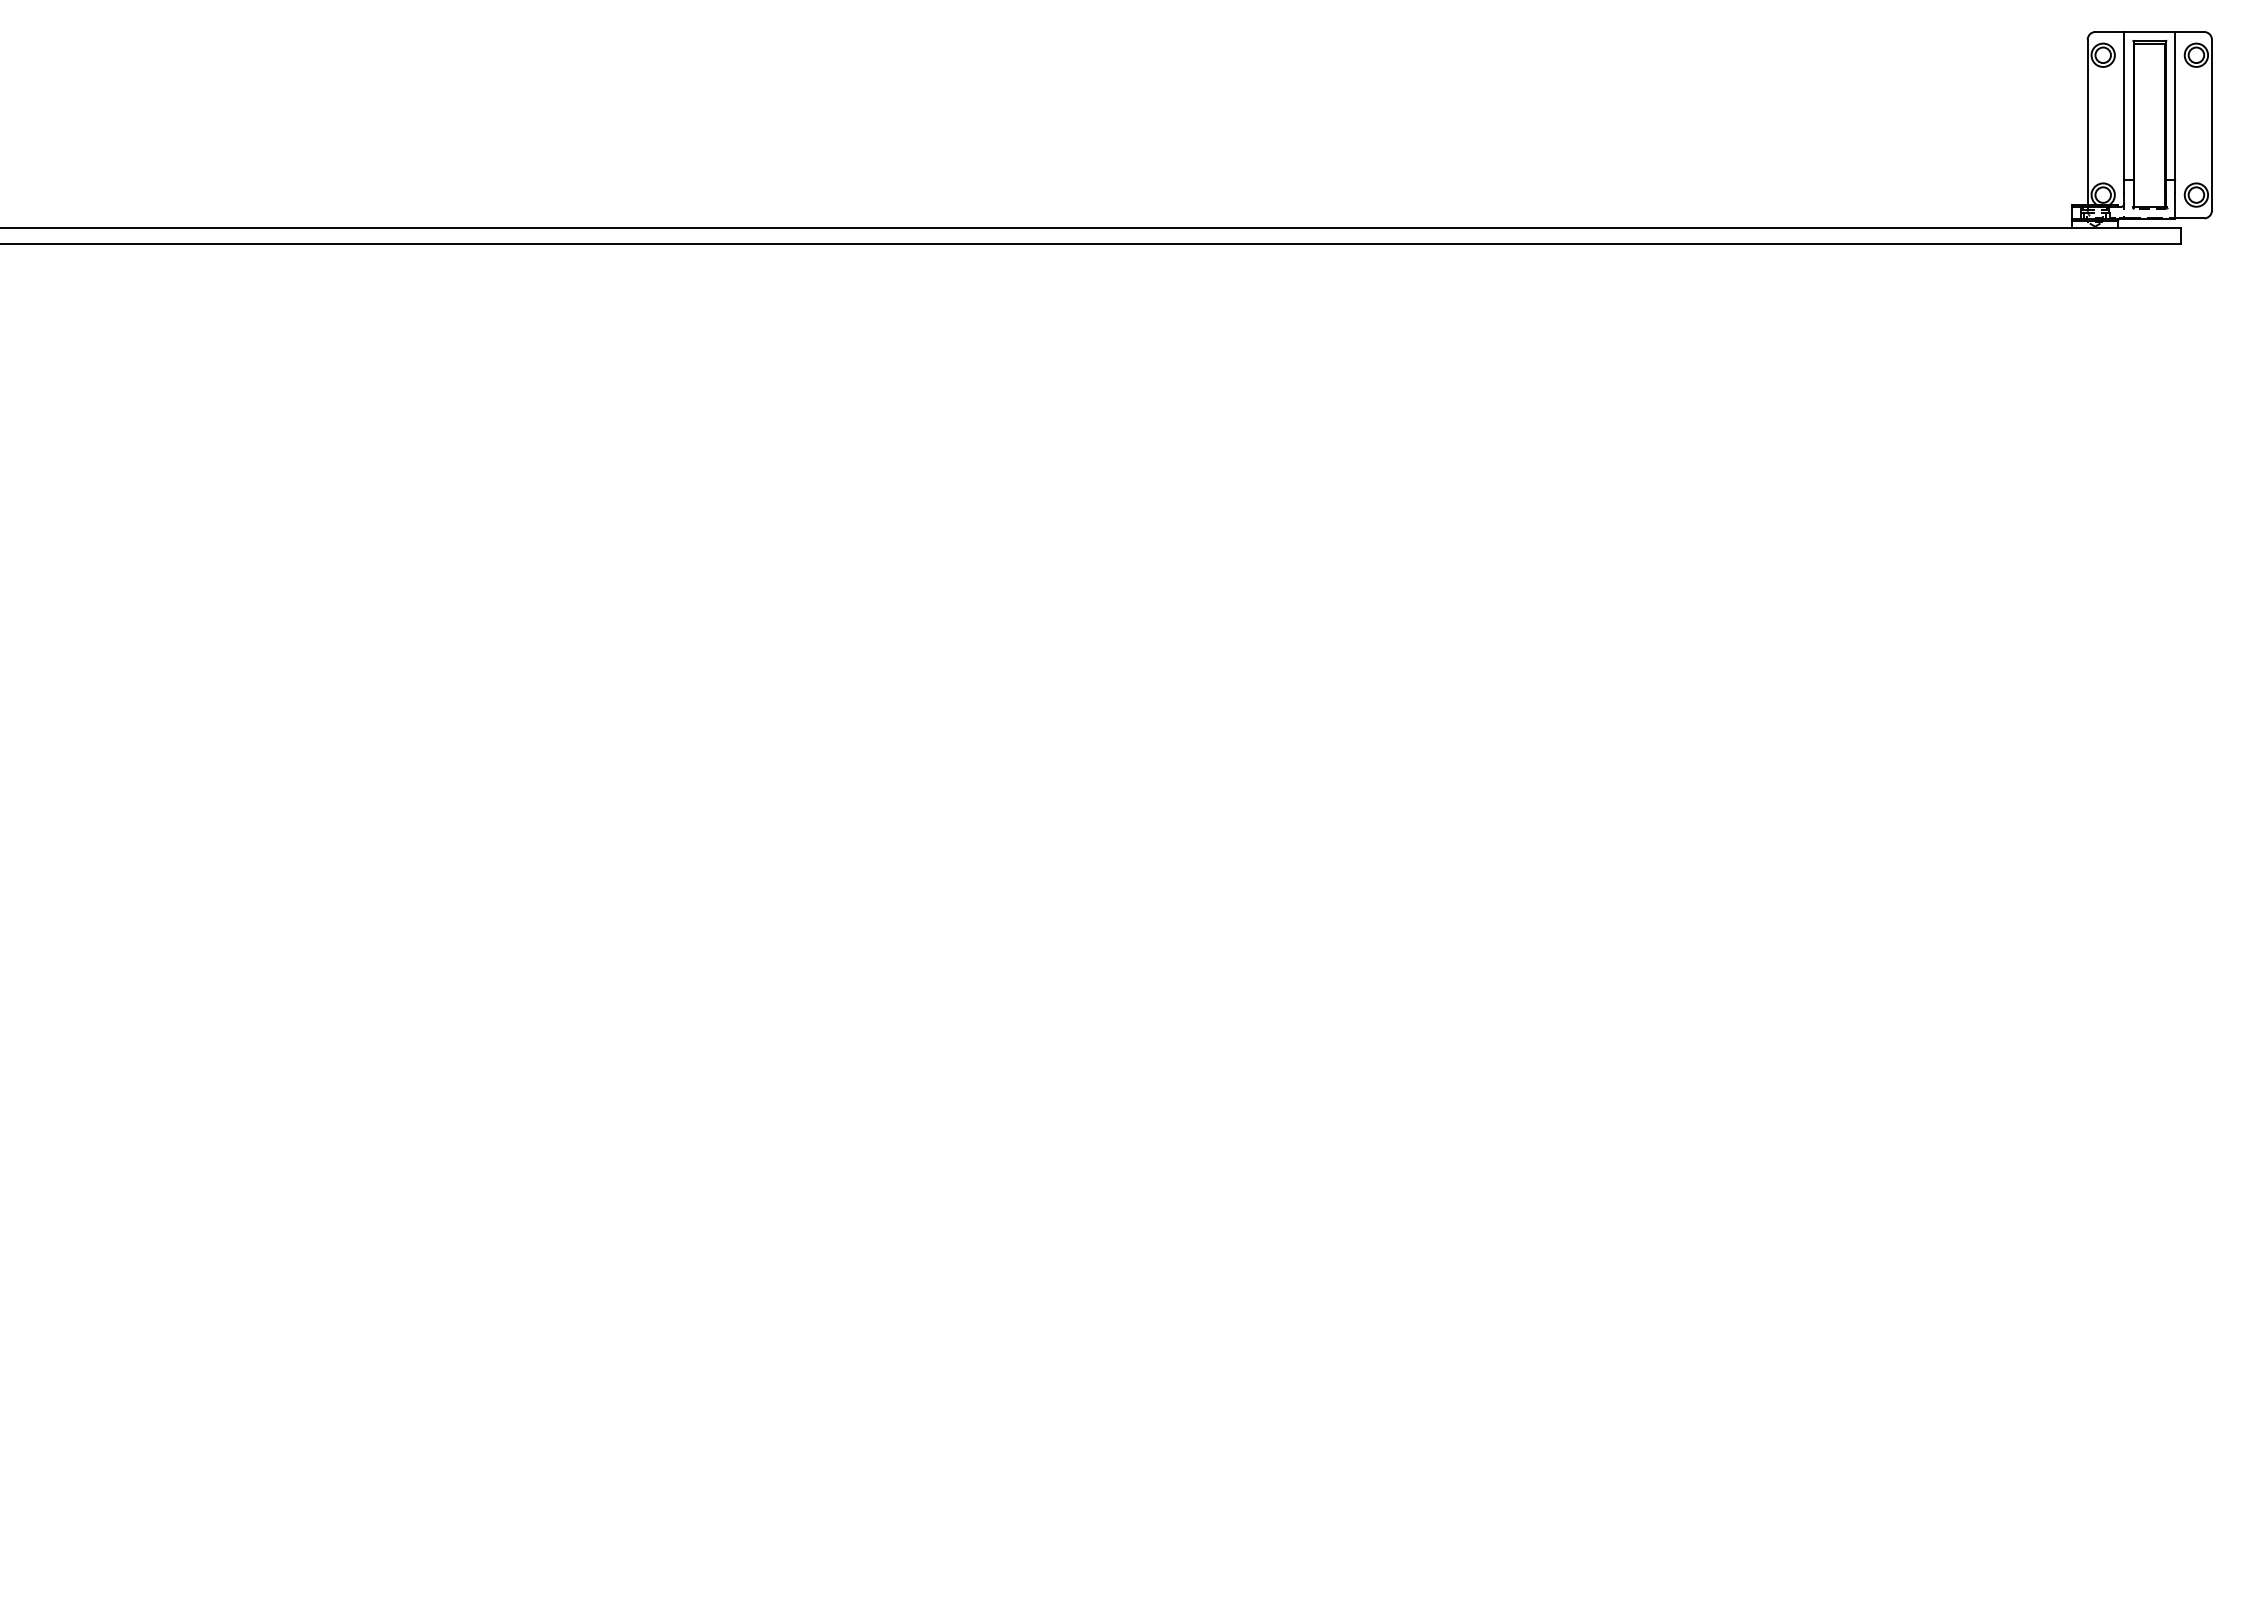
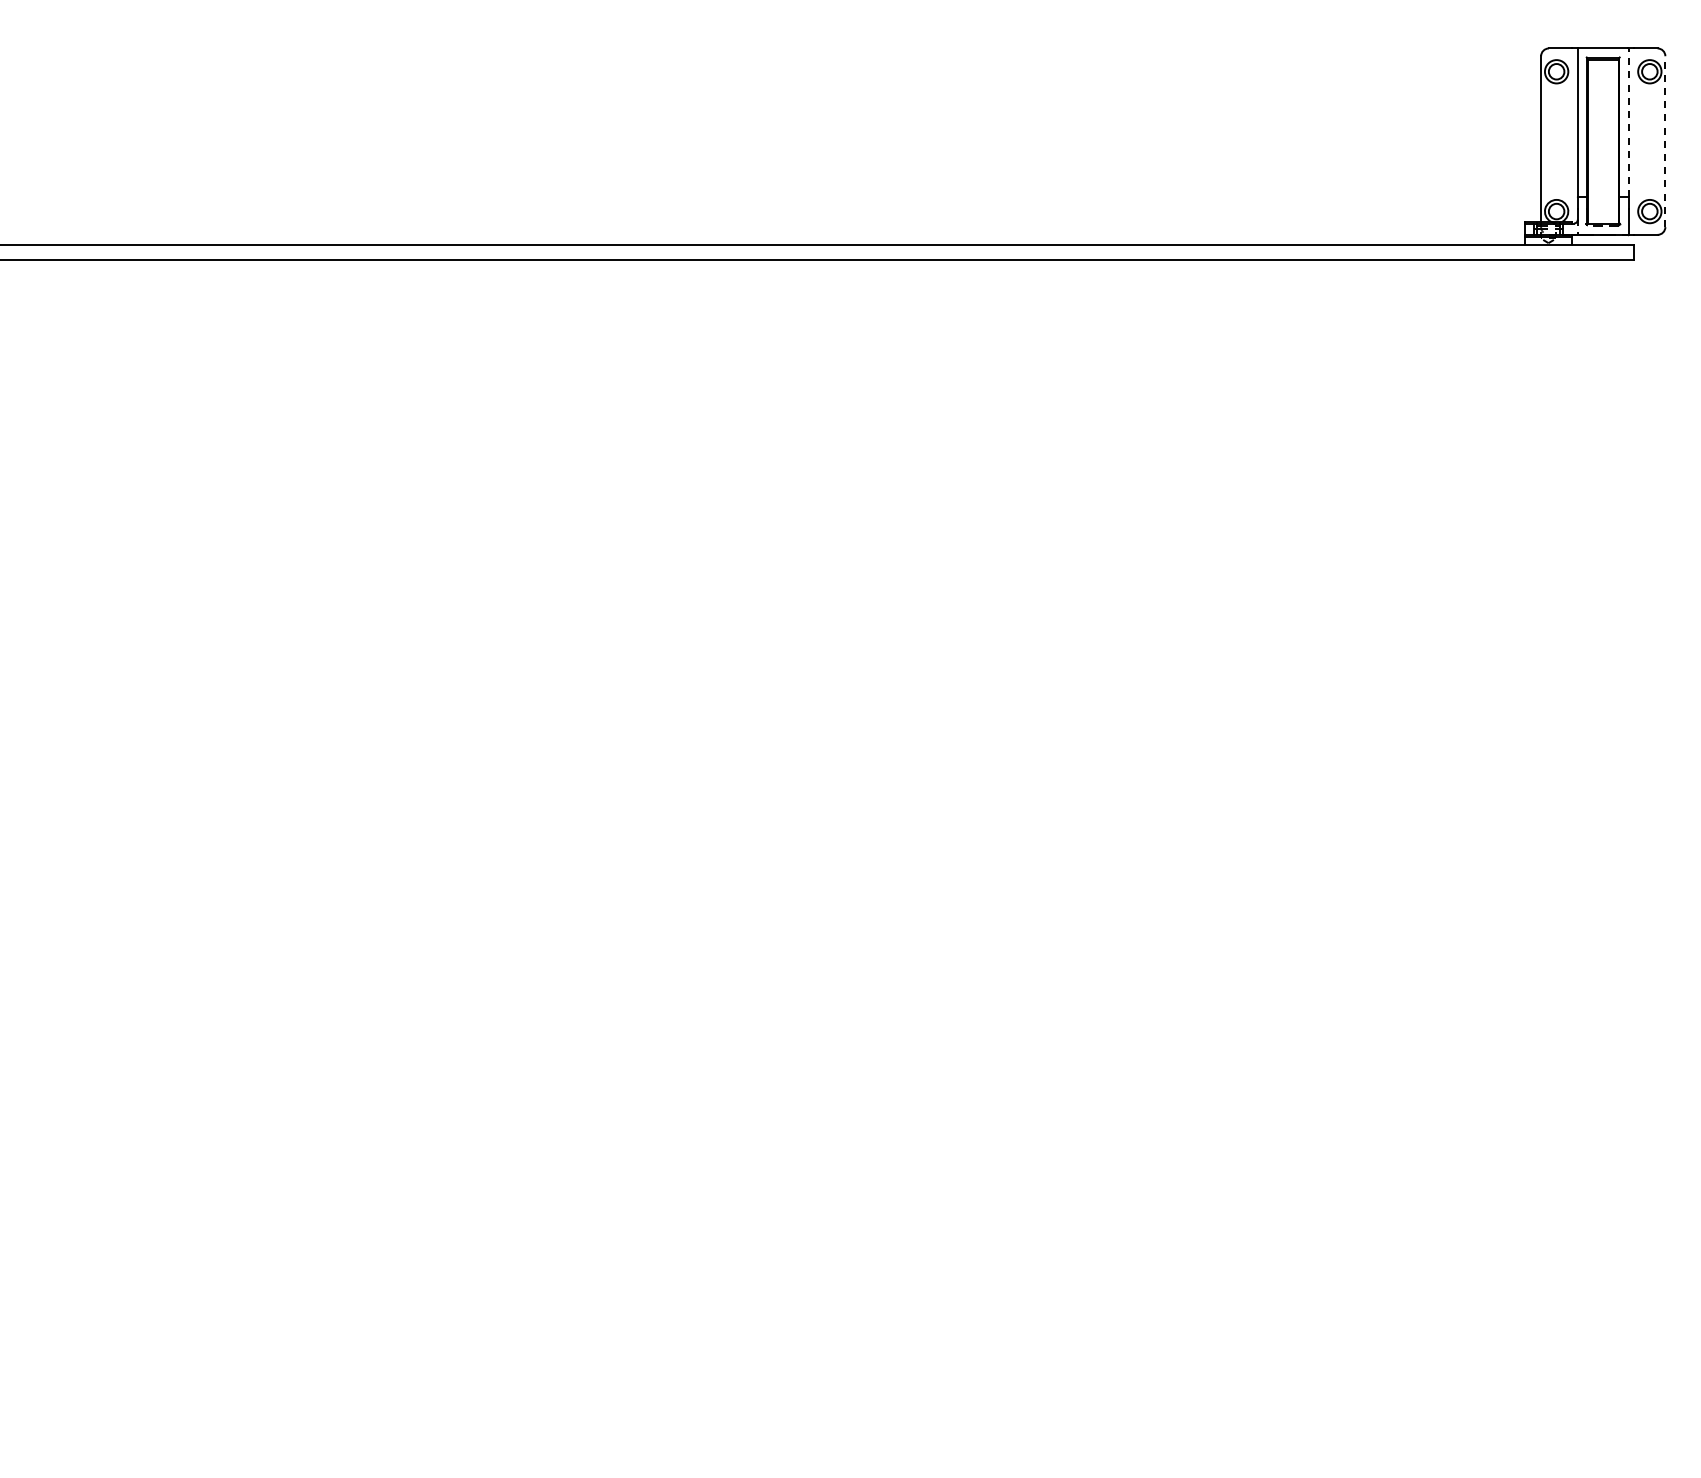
line: (2175, 106) -> (1628, 122), solid -> dashed
line: (2211, 124) -> (1664, 140), solid -> dashed

